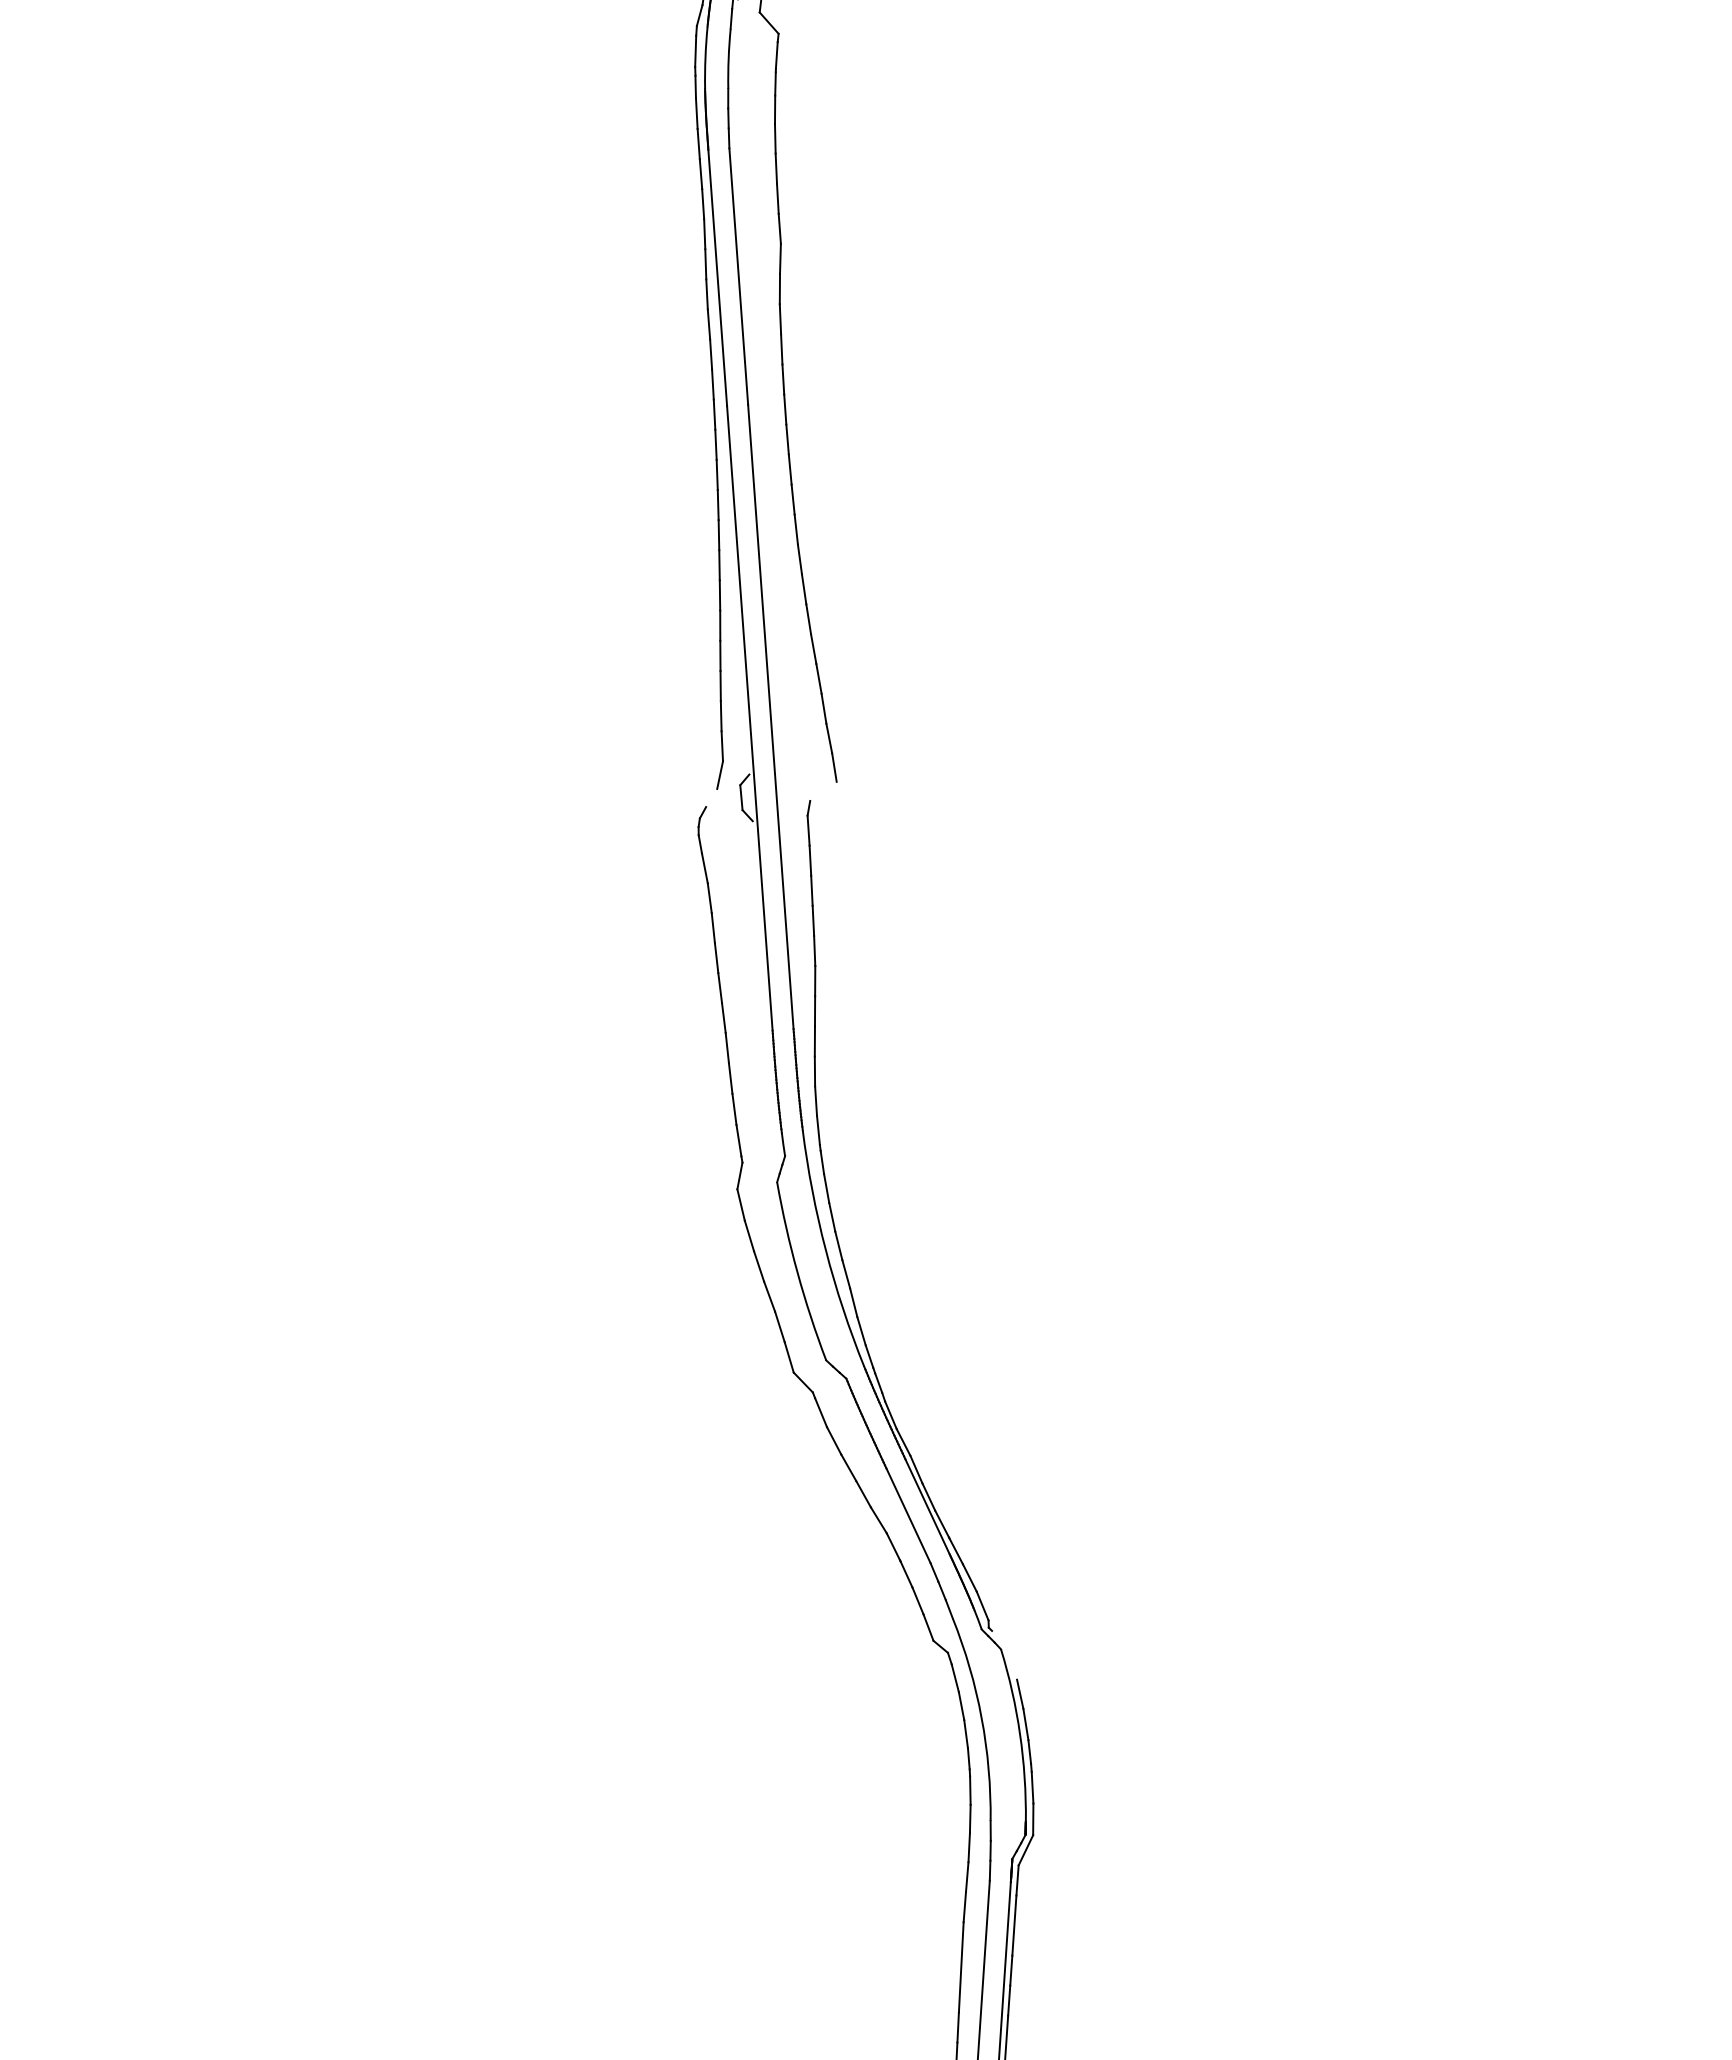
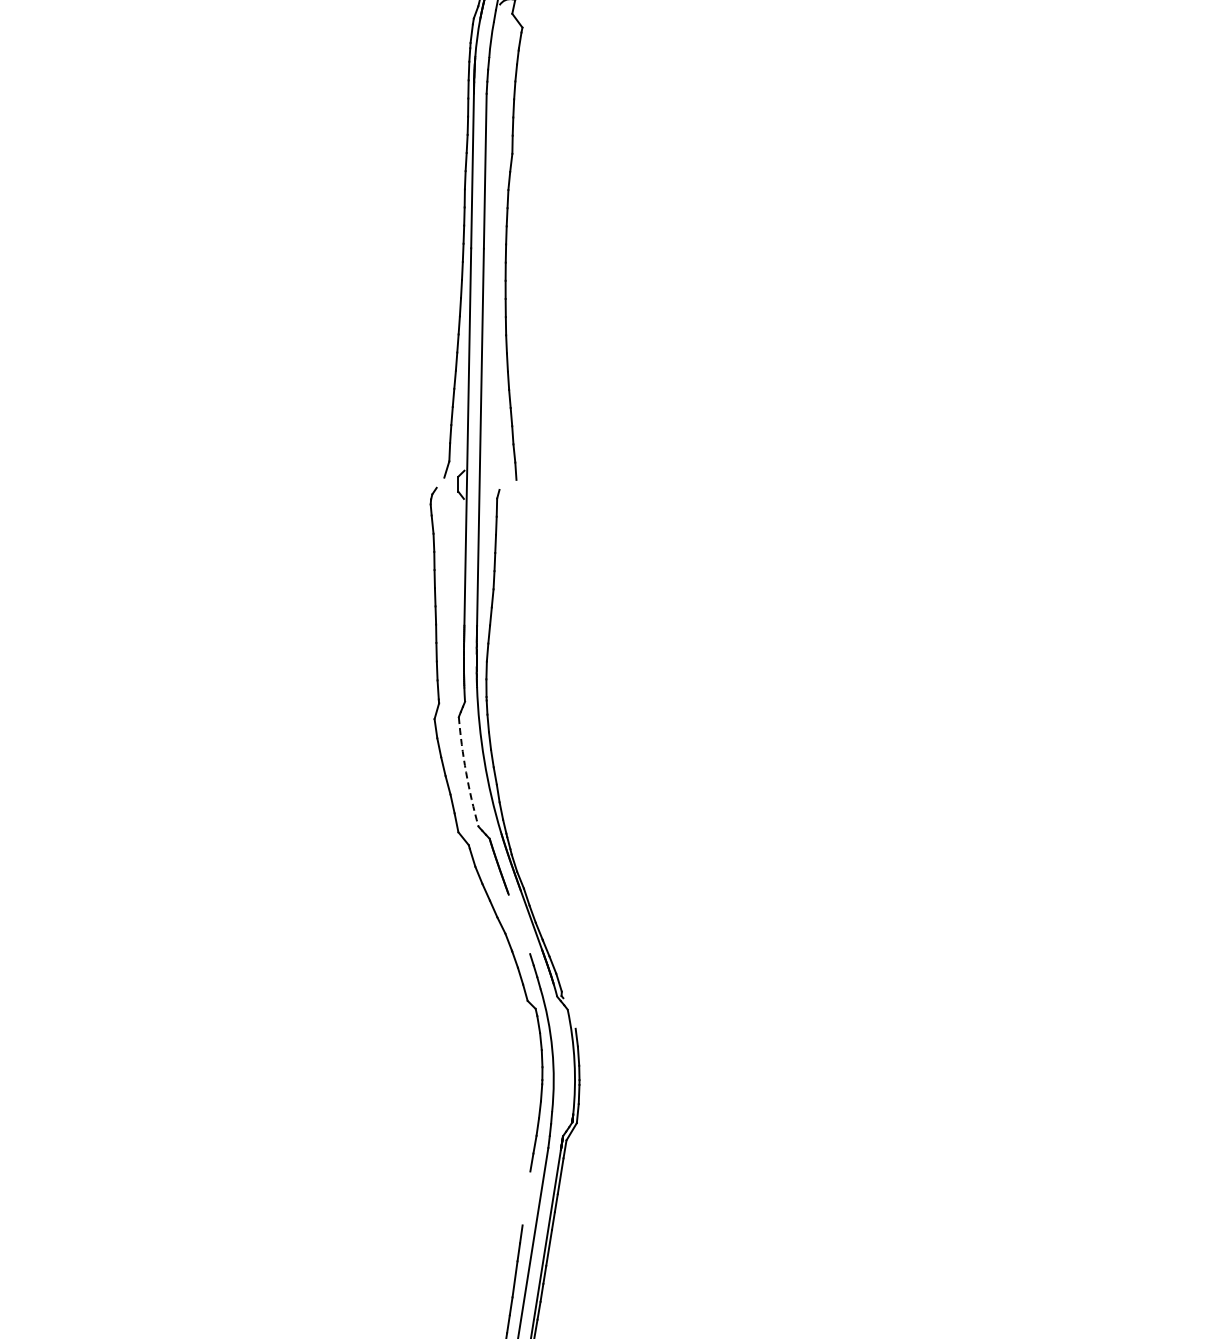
arc: (798, 1272) -> (466, 772), solid -> dashed
line: (908, 1515) -> (519, 924), removed
line: (961, 1967) -> (526, 1198), removed

